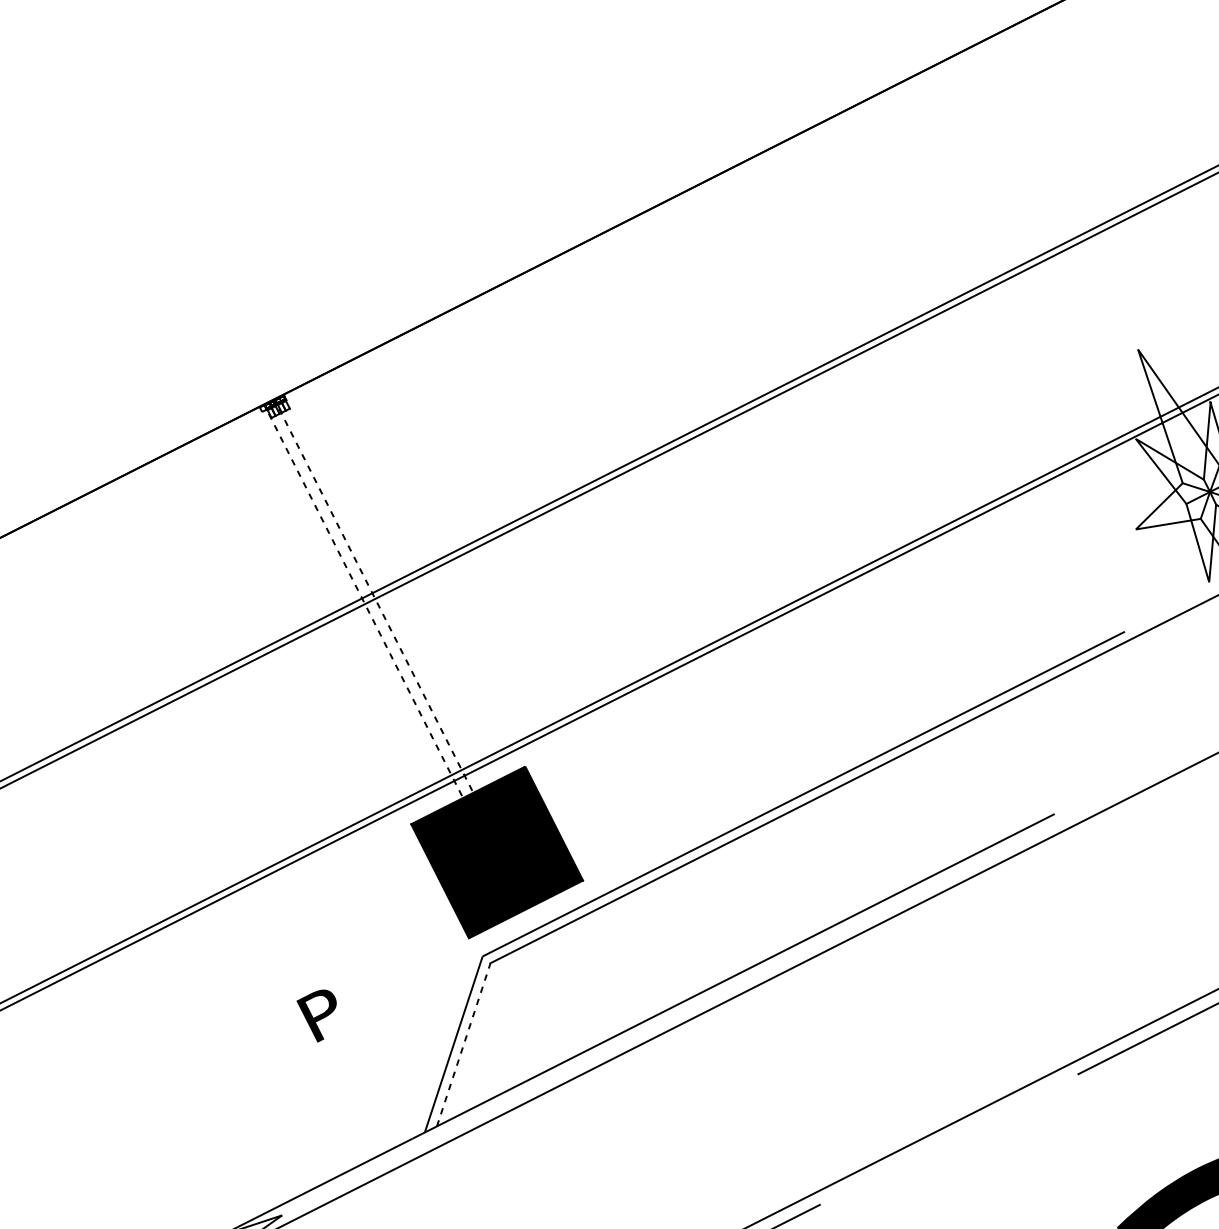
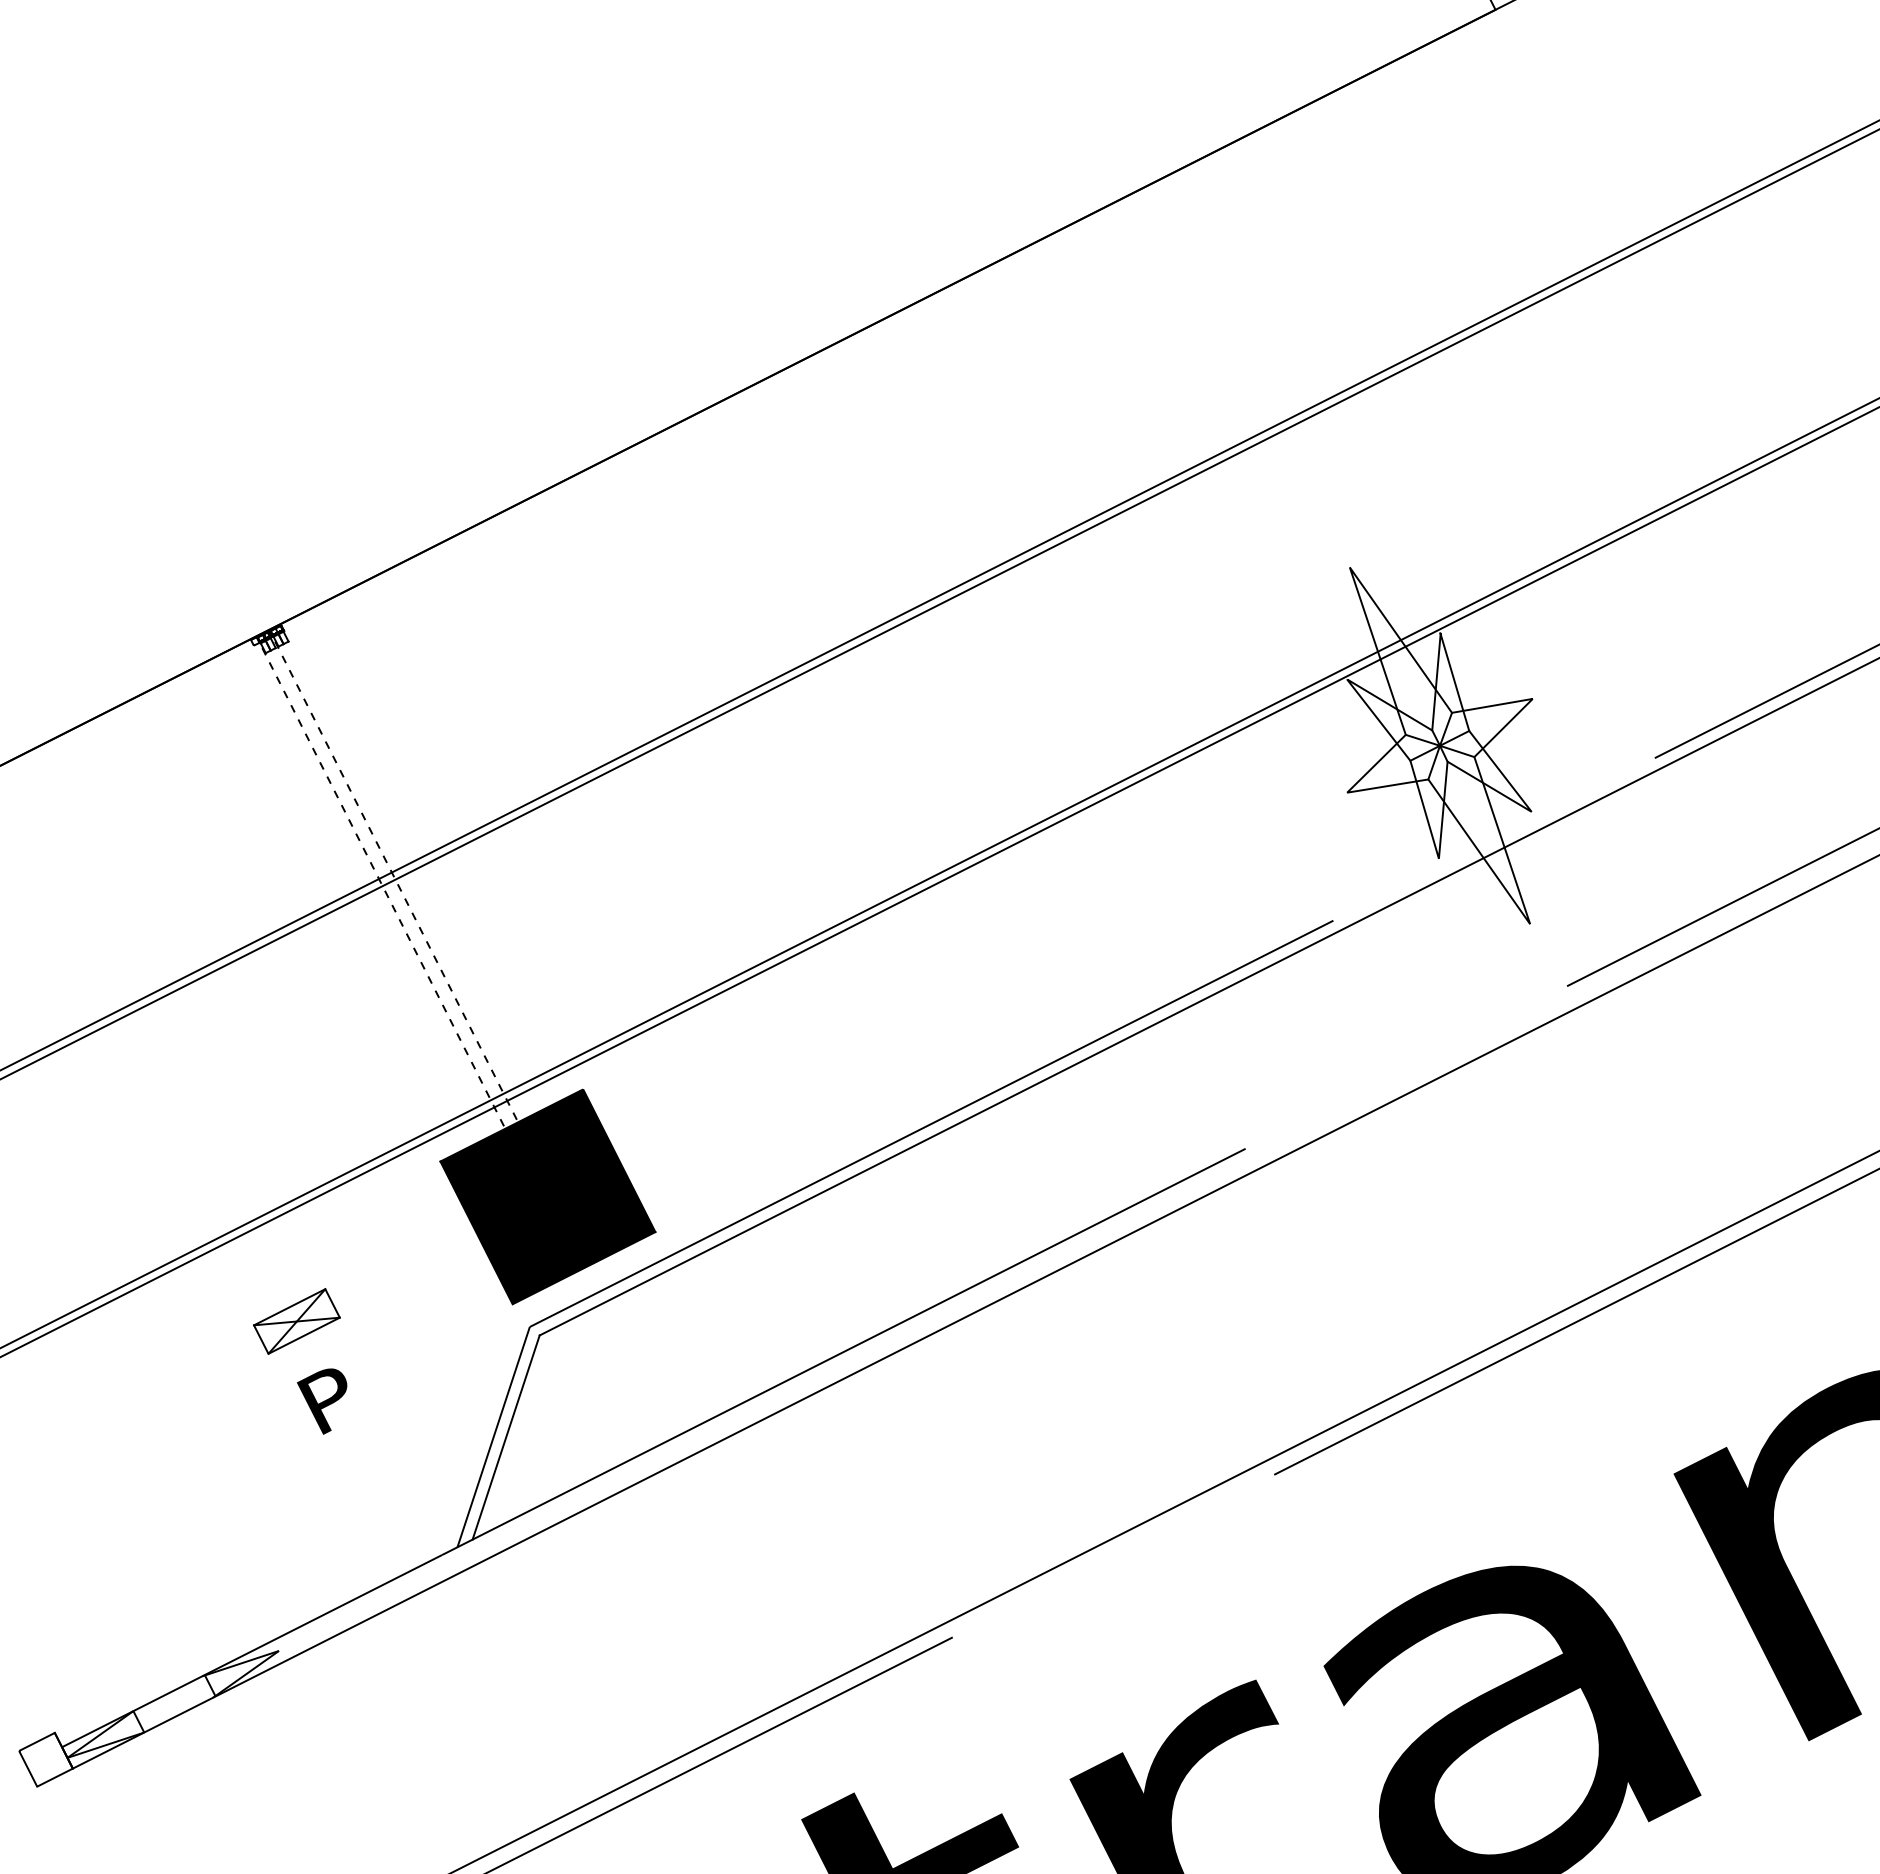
part: (296, 952) -> (296, 1321), added
line: (464, 1044) -> (506, 1437), dashed -> solid

